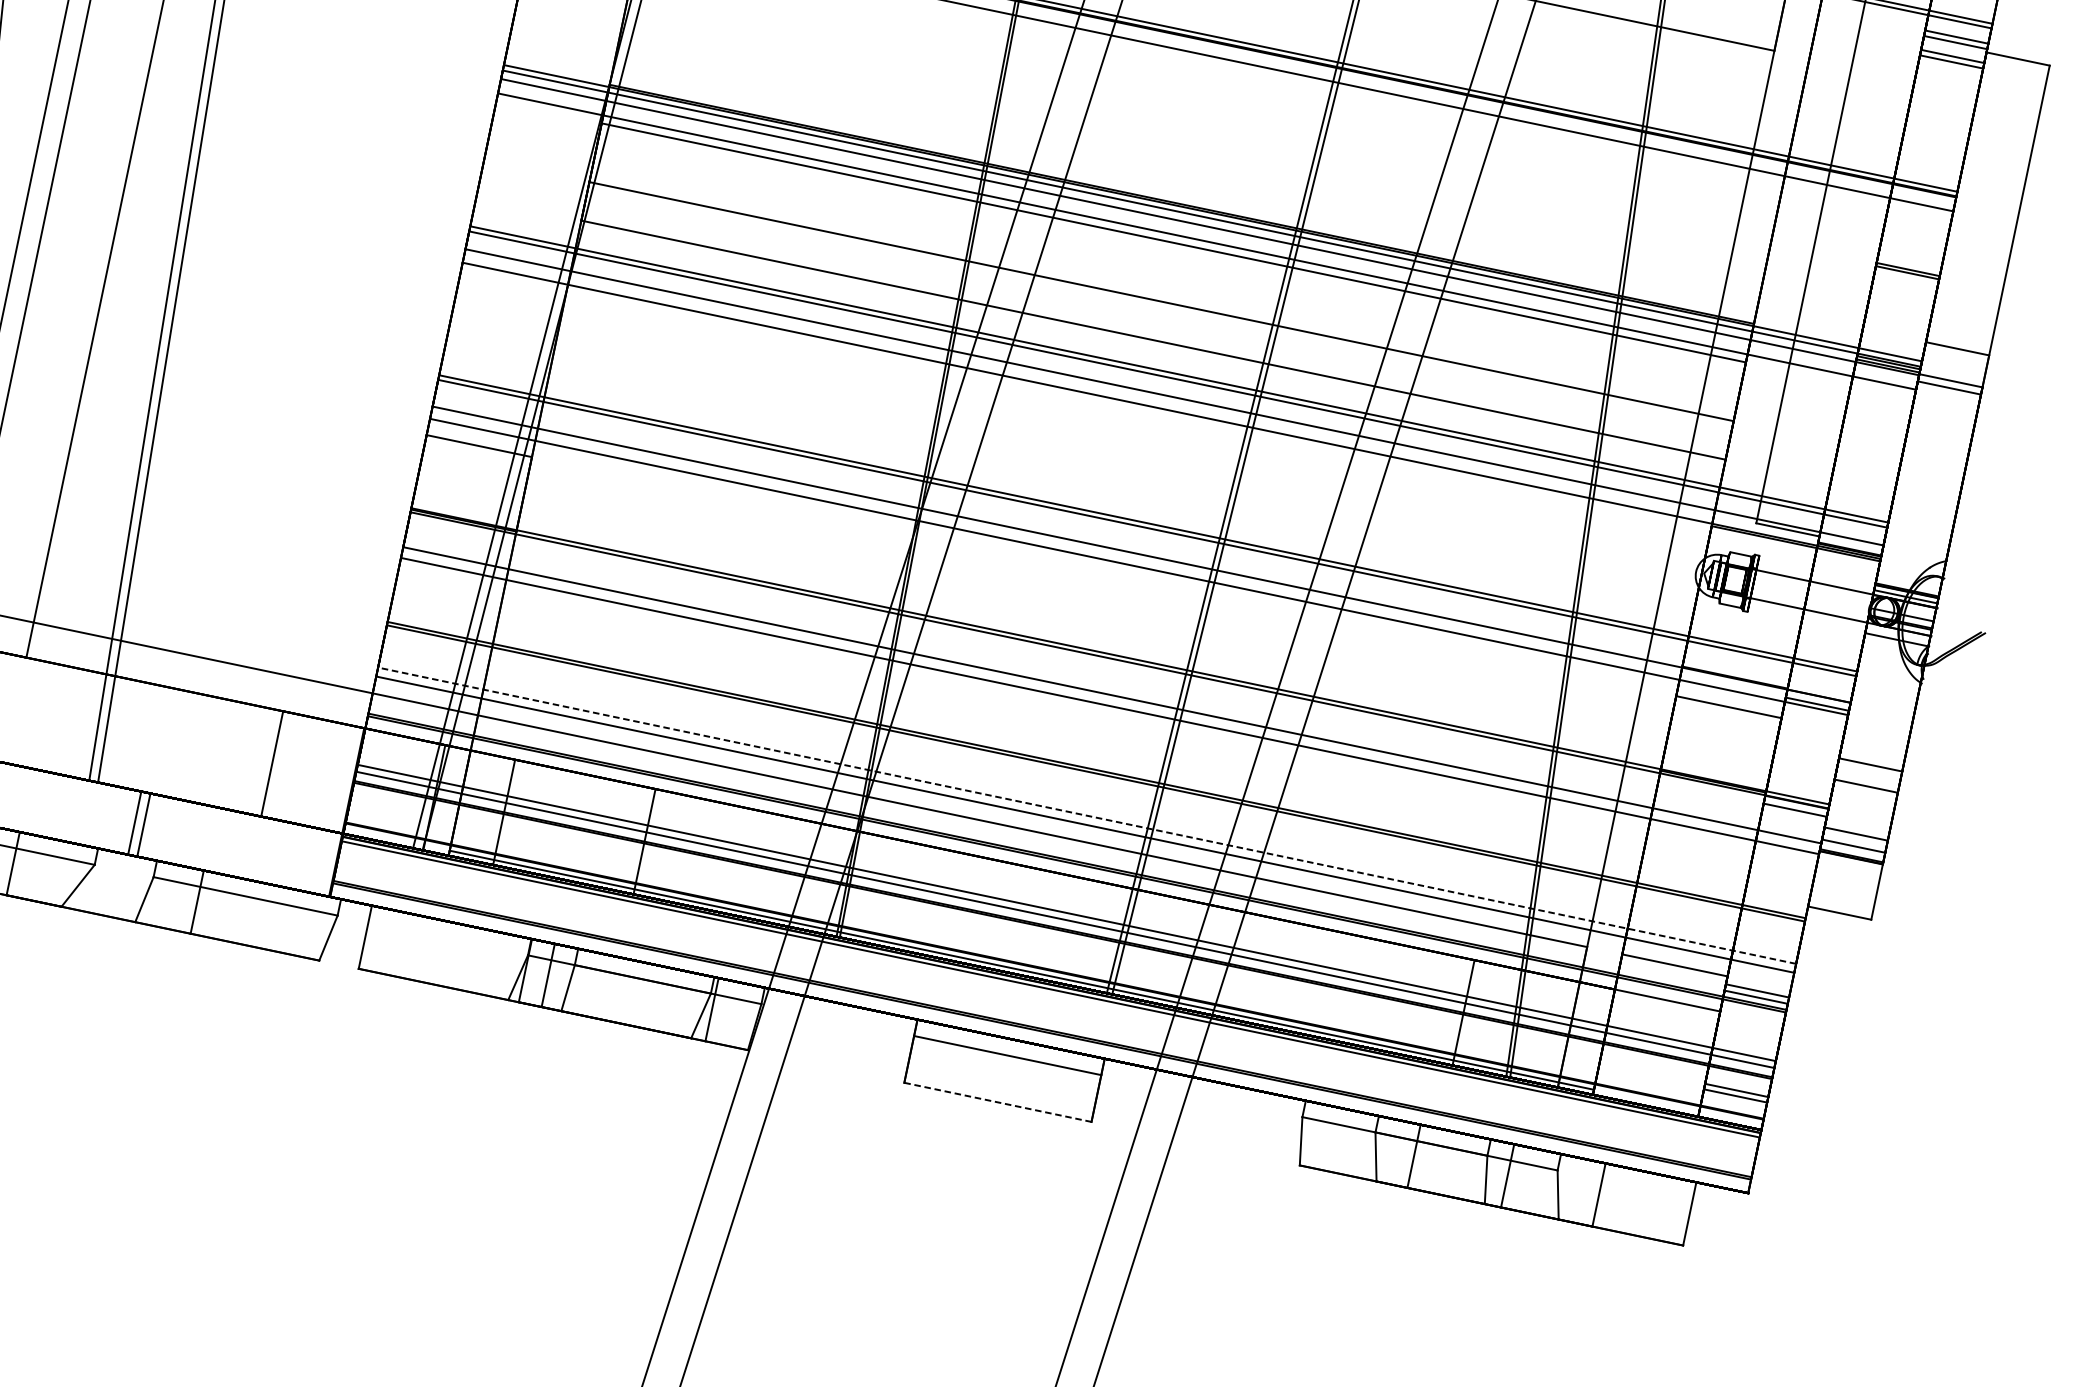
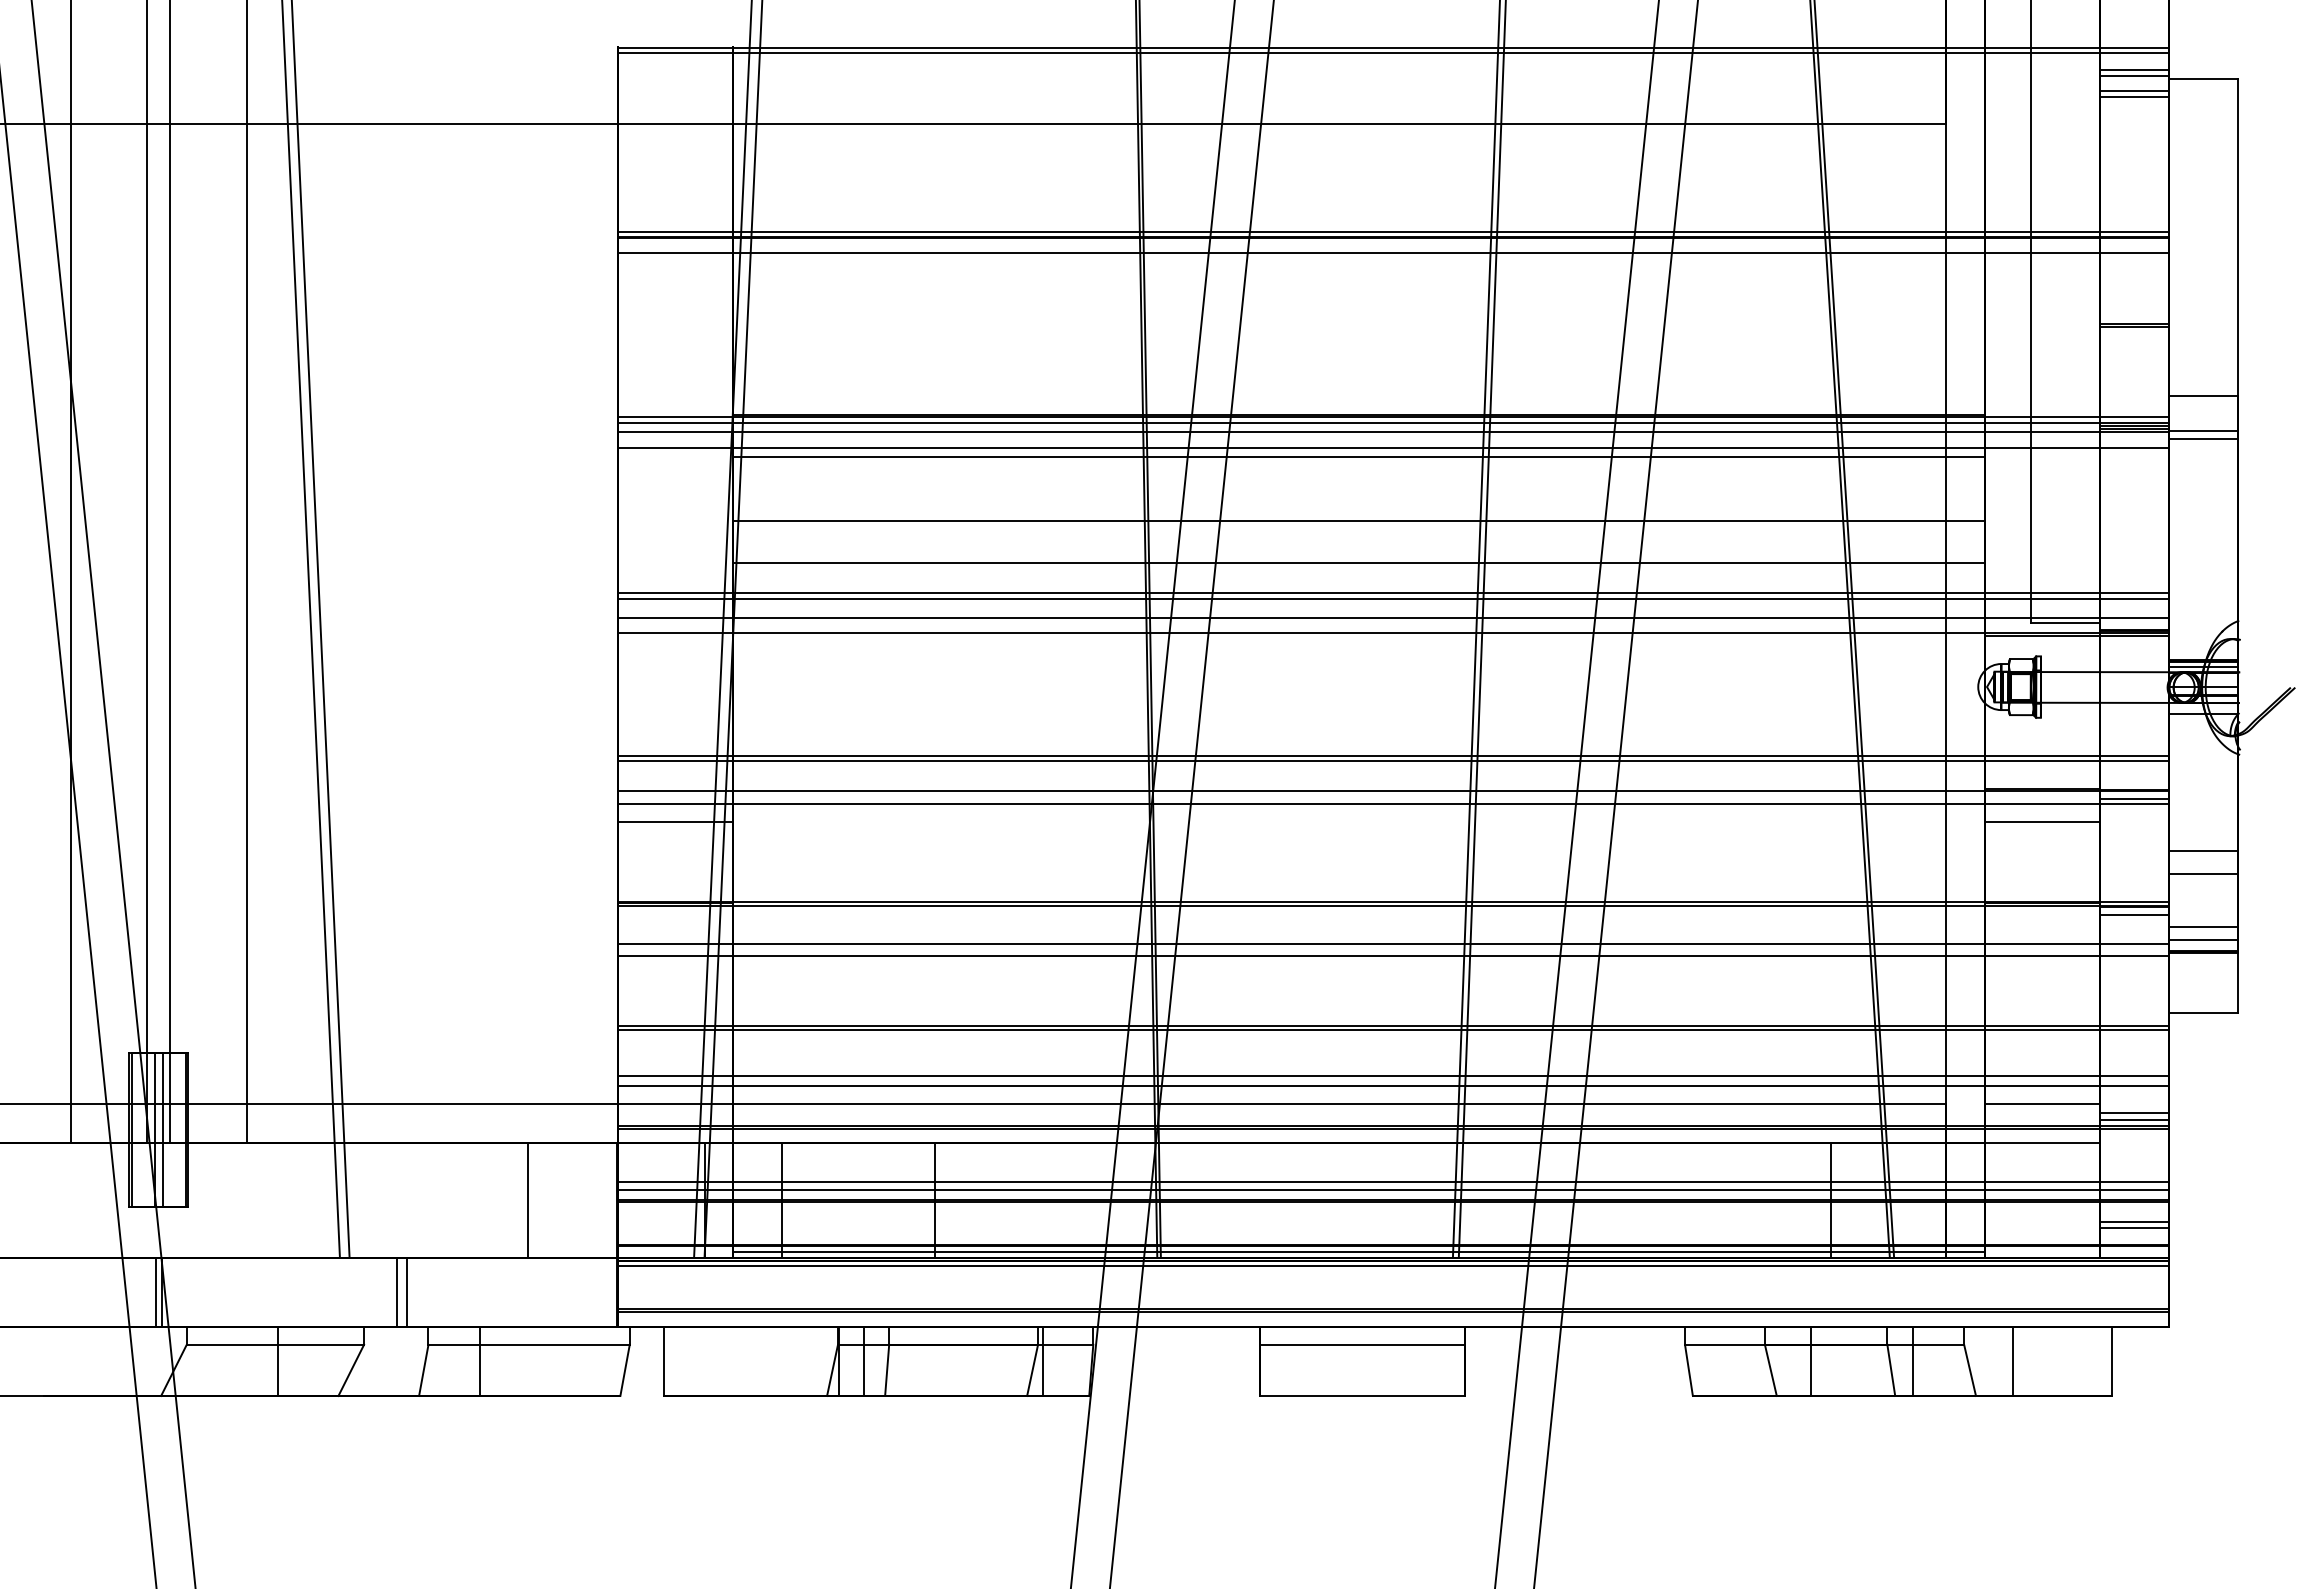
line: (1087, 816) -> (1393, 1076), dashed -> solid
line: (998, 1102) -> (1363, 1395), dashed -> solid

